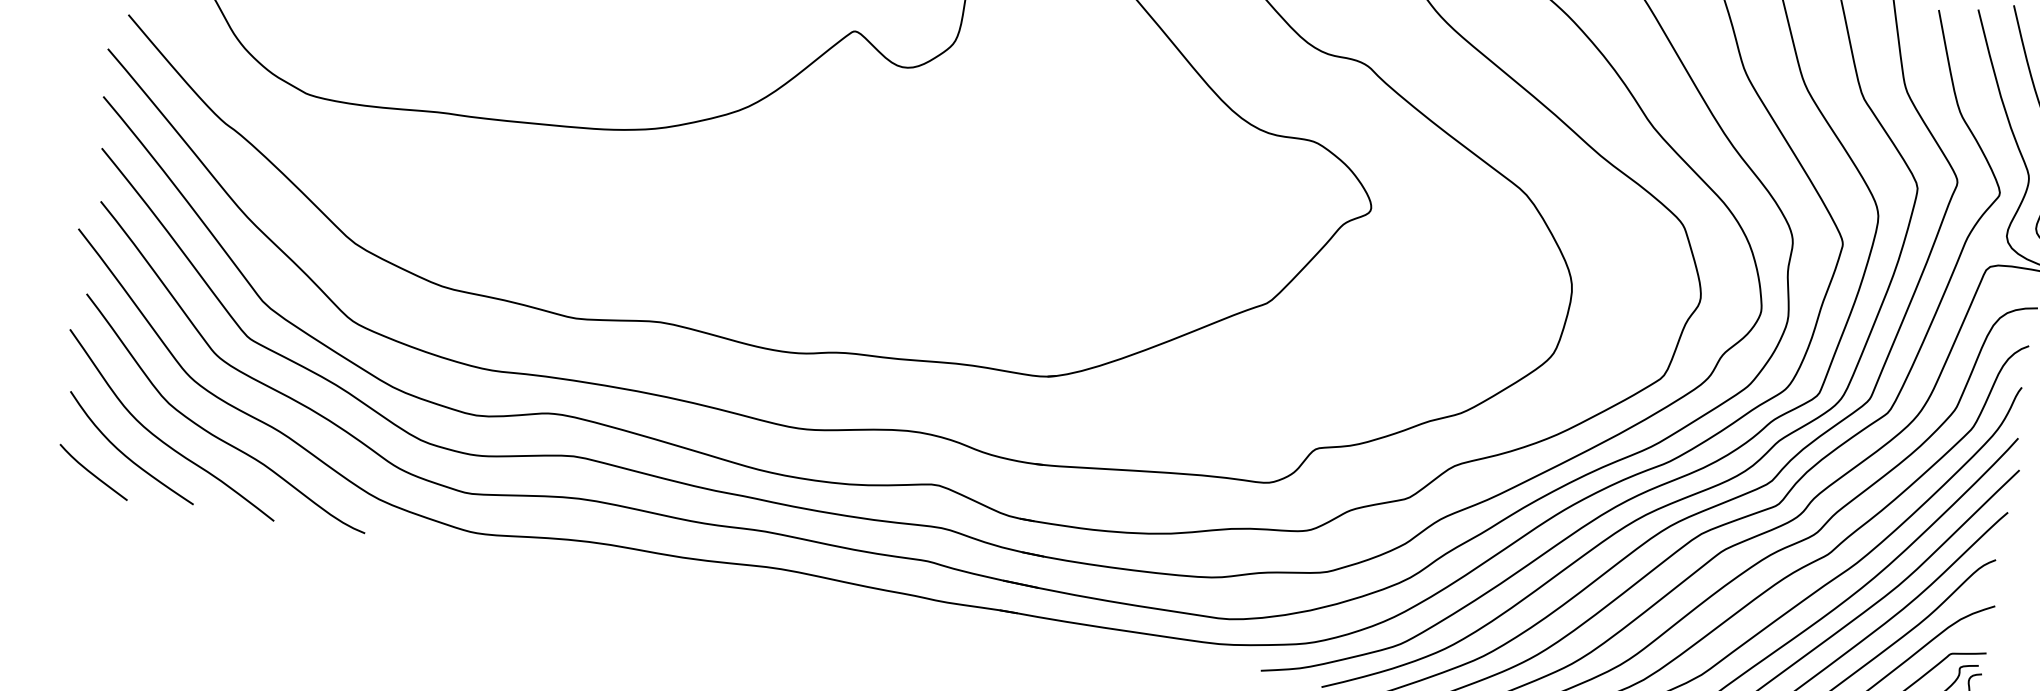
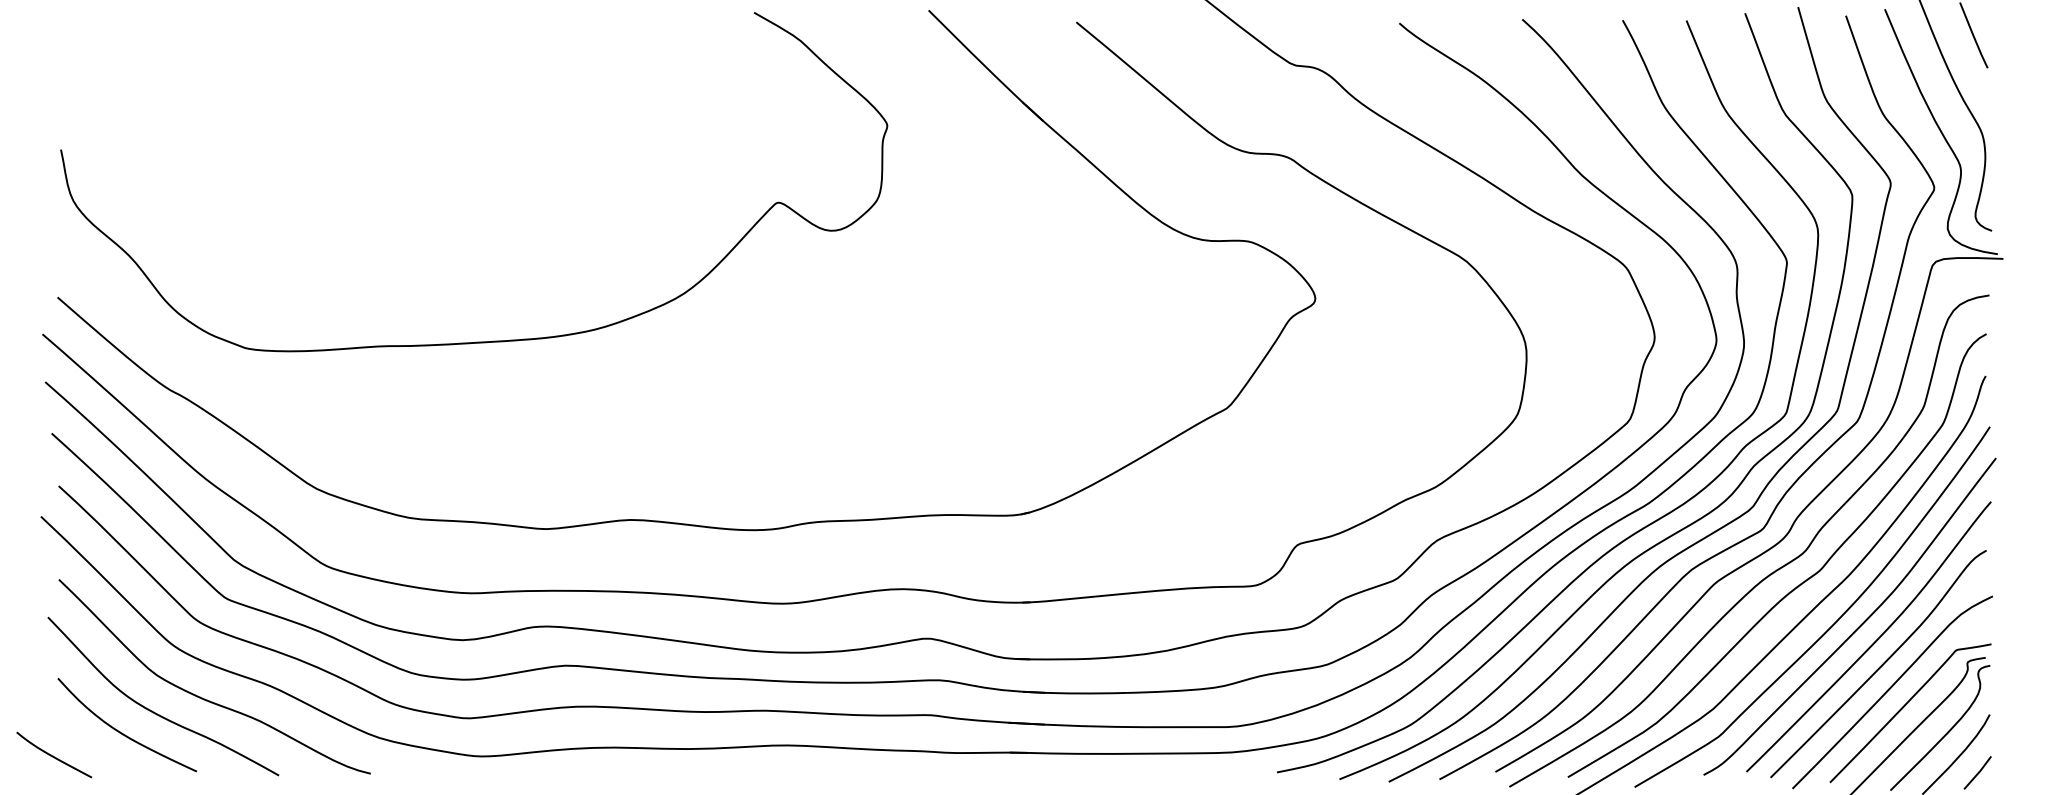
curve: (92, 472) -> (53, 755), moved

